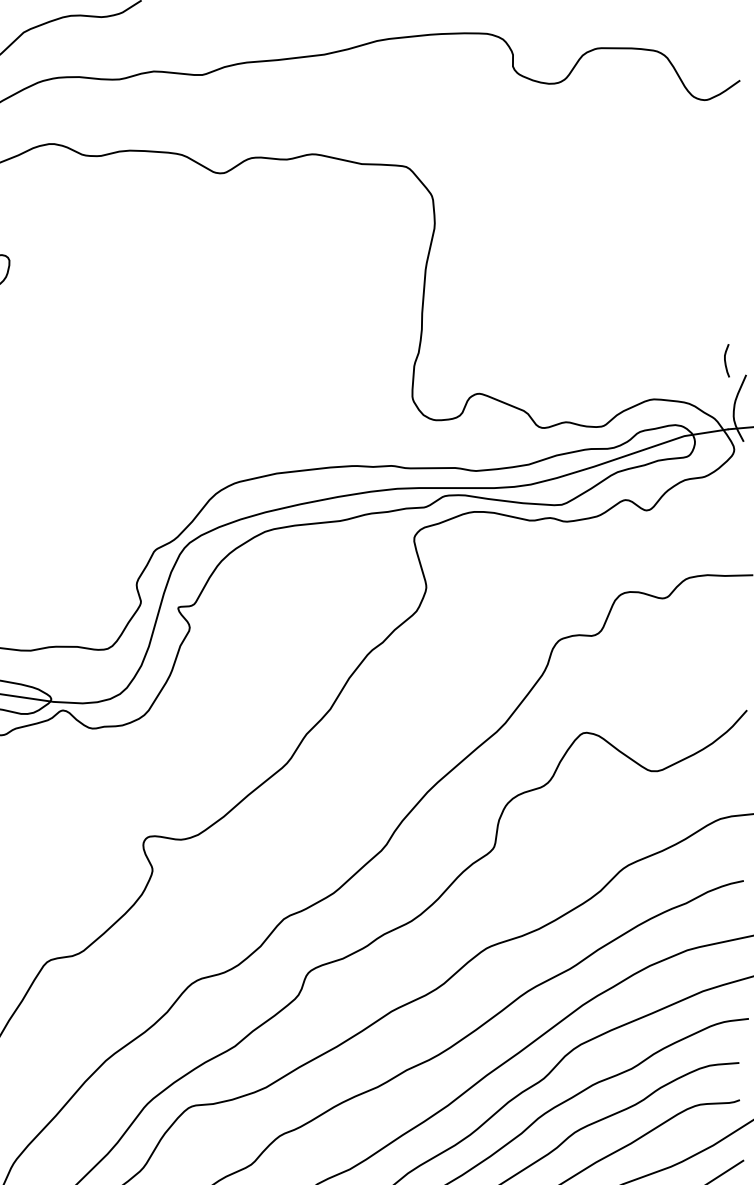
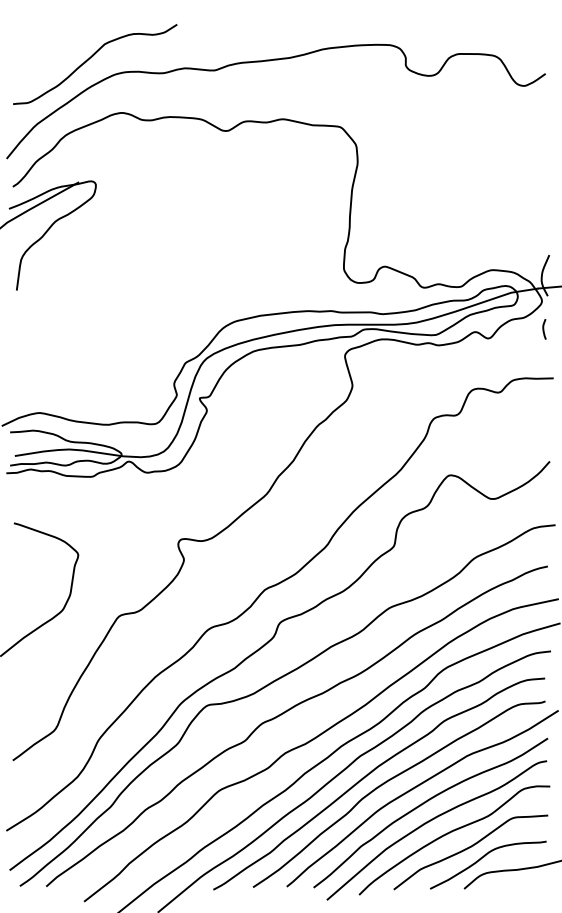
curve: (726, 360) -> (544, 329), moved

